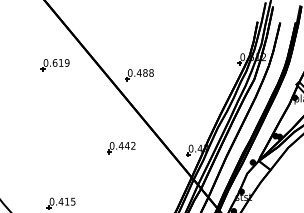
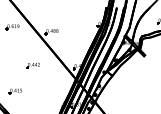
part: (119, 147) -> (32, 65), moved

